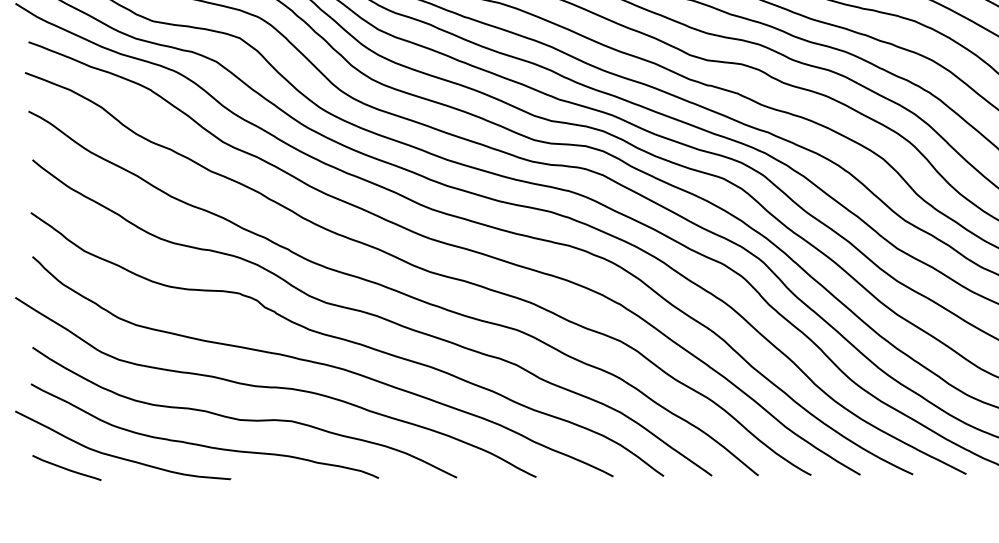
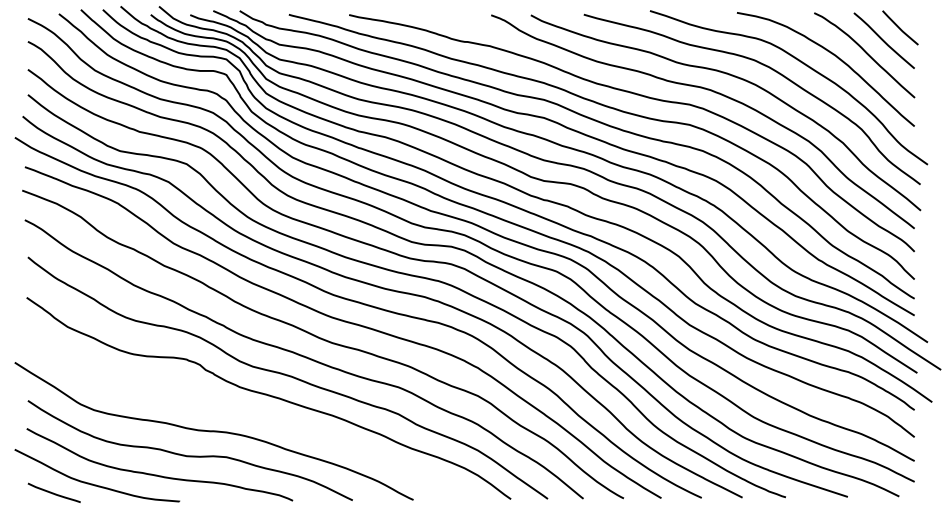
curve: (322, 365) -> (249, 414), removed

